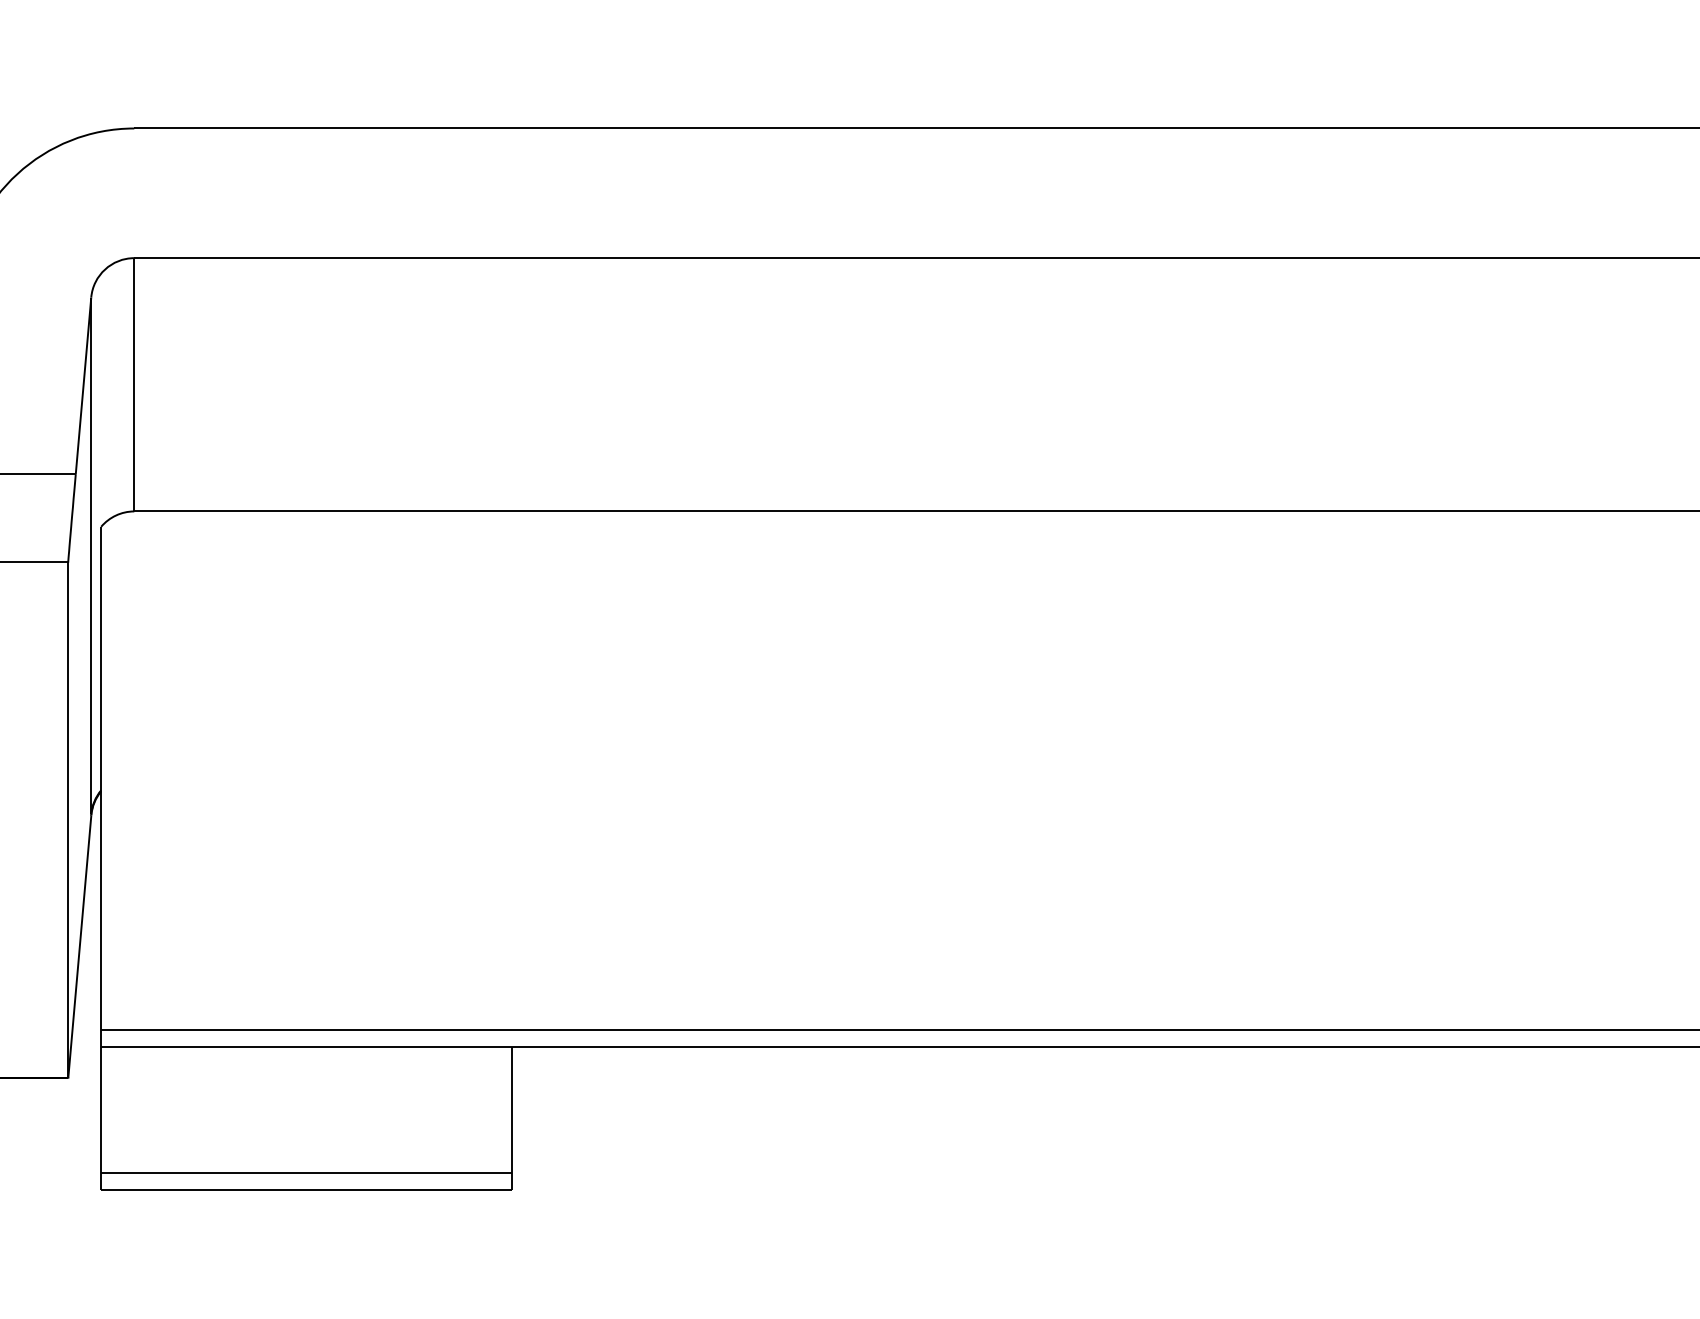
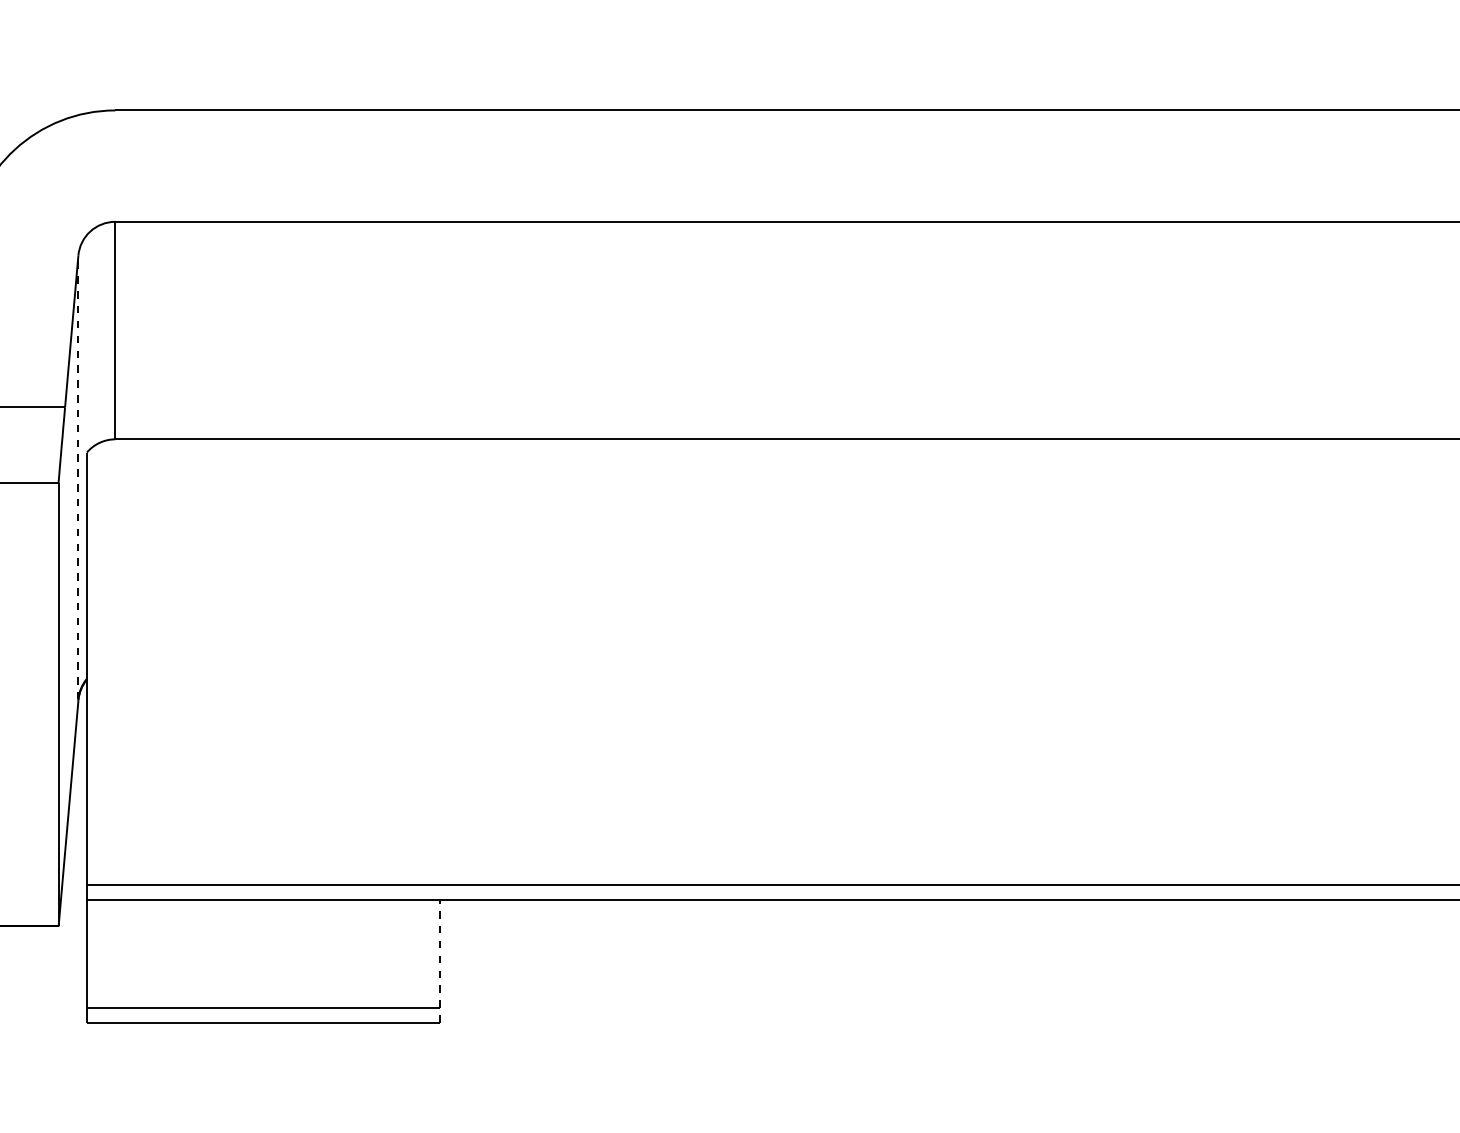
line: (91, 555) -> (78, 477), solid -> dashed
line: (511, 1118) -> (439, 960), solid -> dashed

